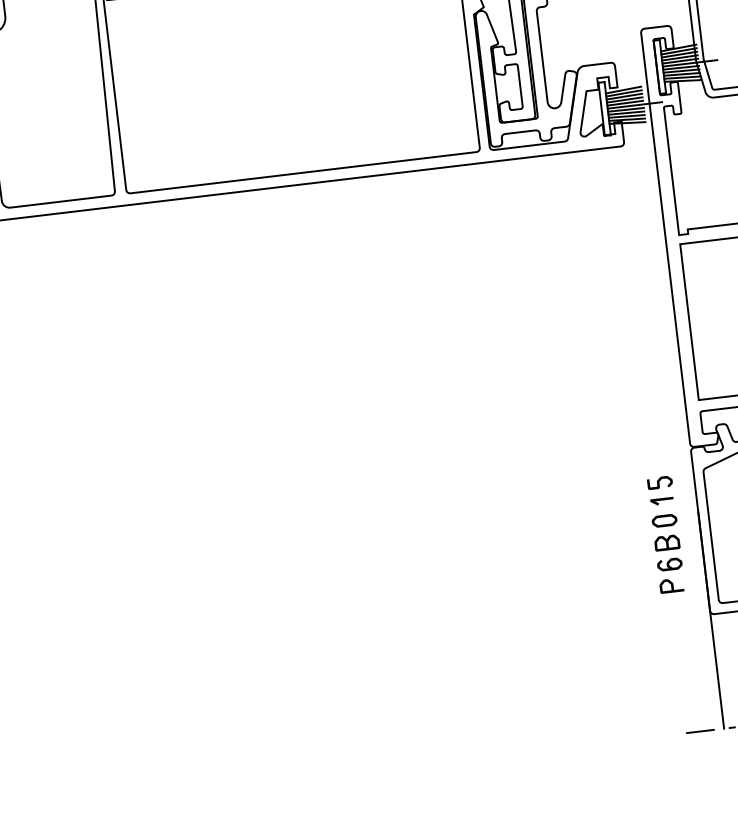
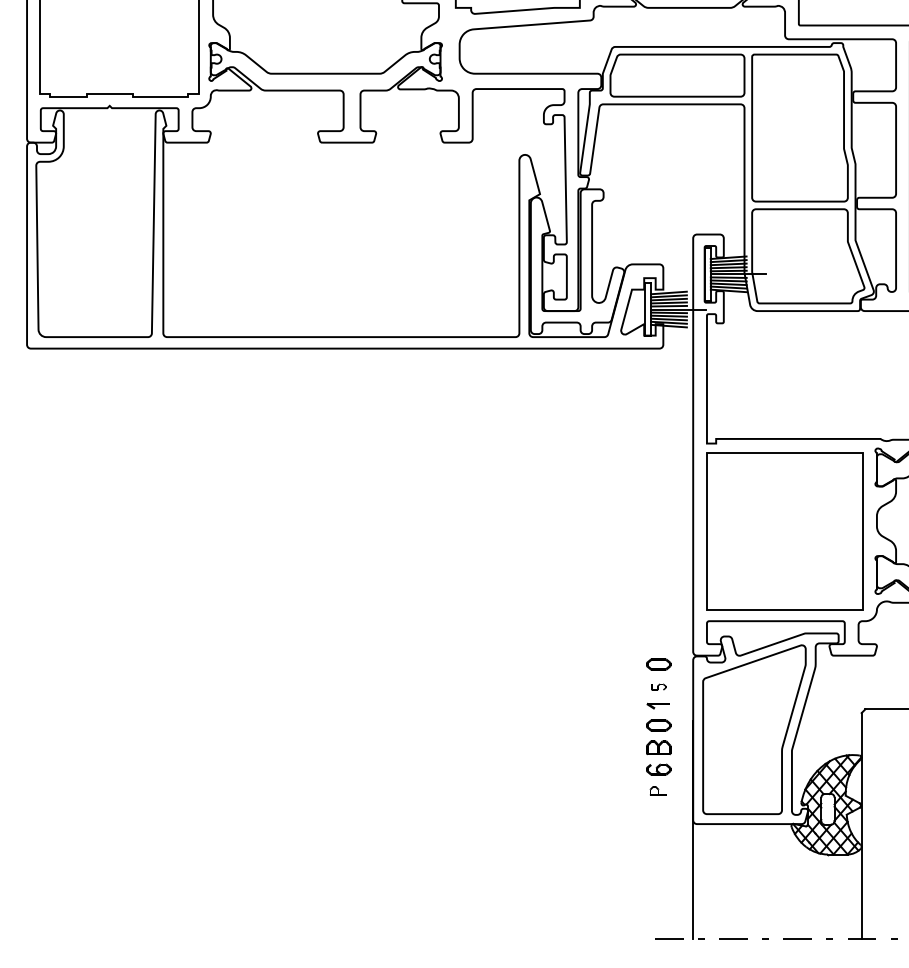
part: (657, 460) -> (658, 664), added
part: (659, 482) -> (658, 686), size x0.6
part: (671, 585) -> (657, 790), size x0.7

